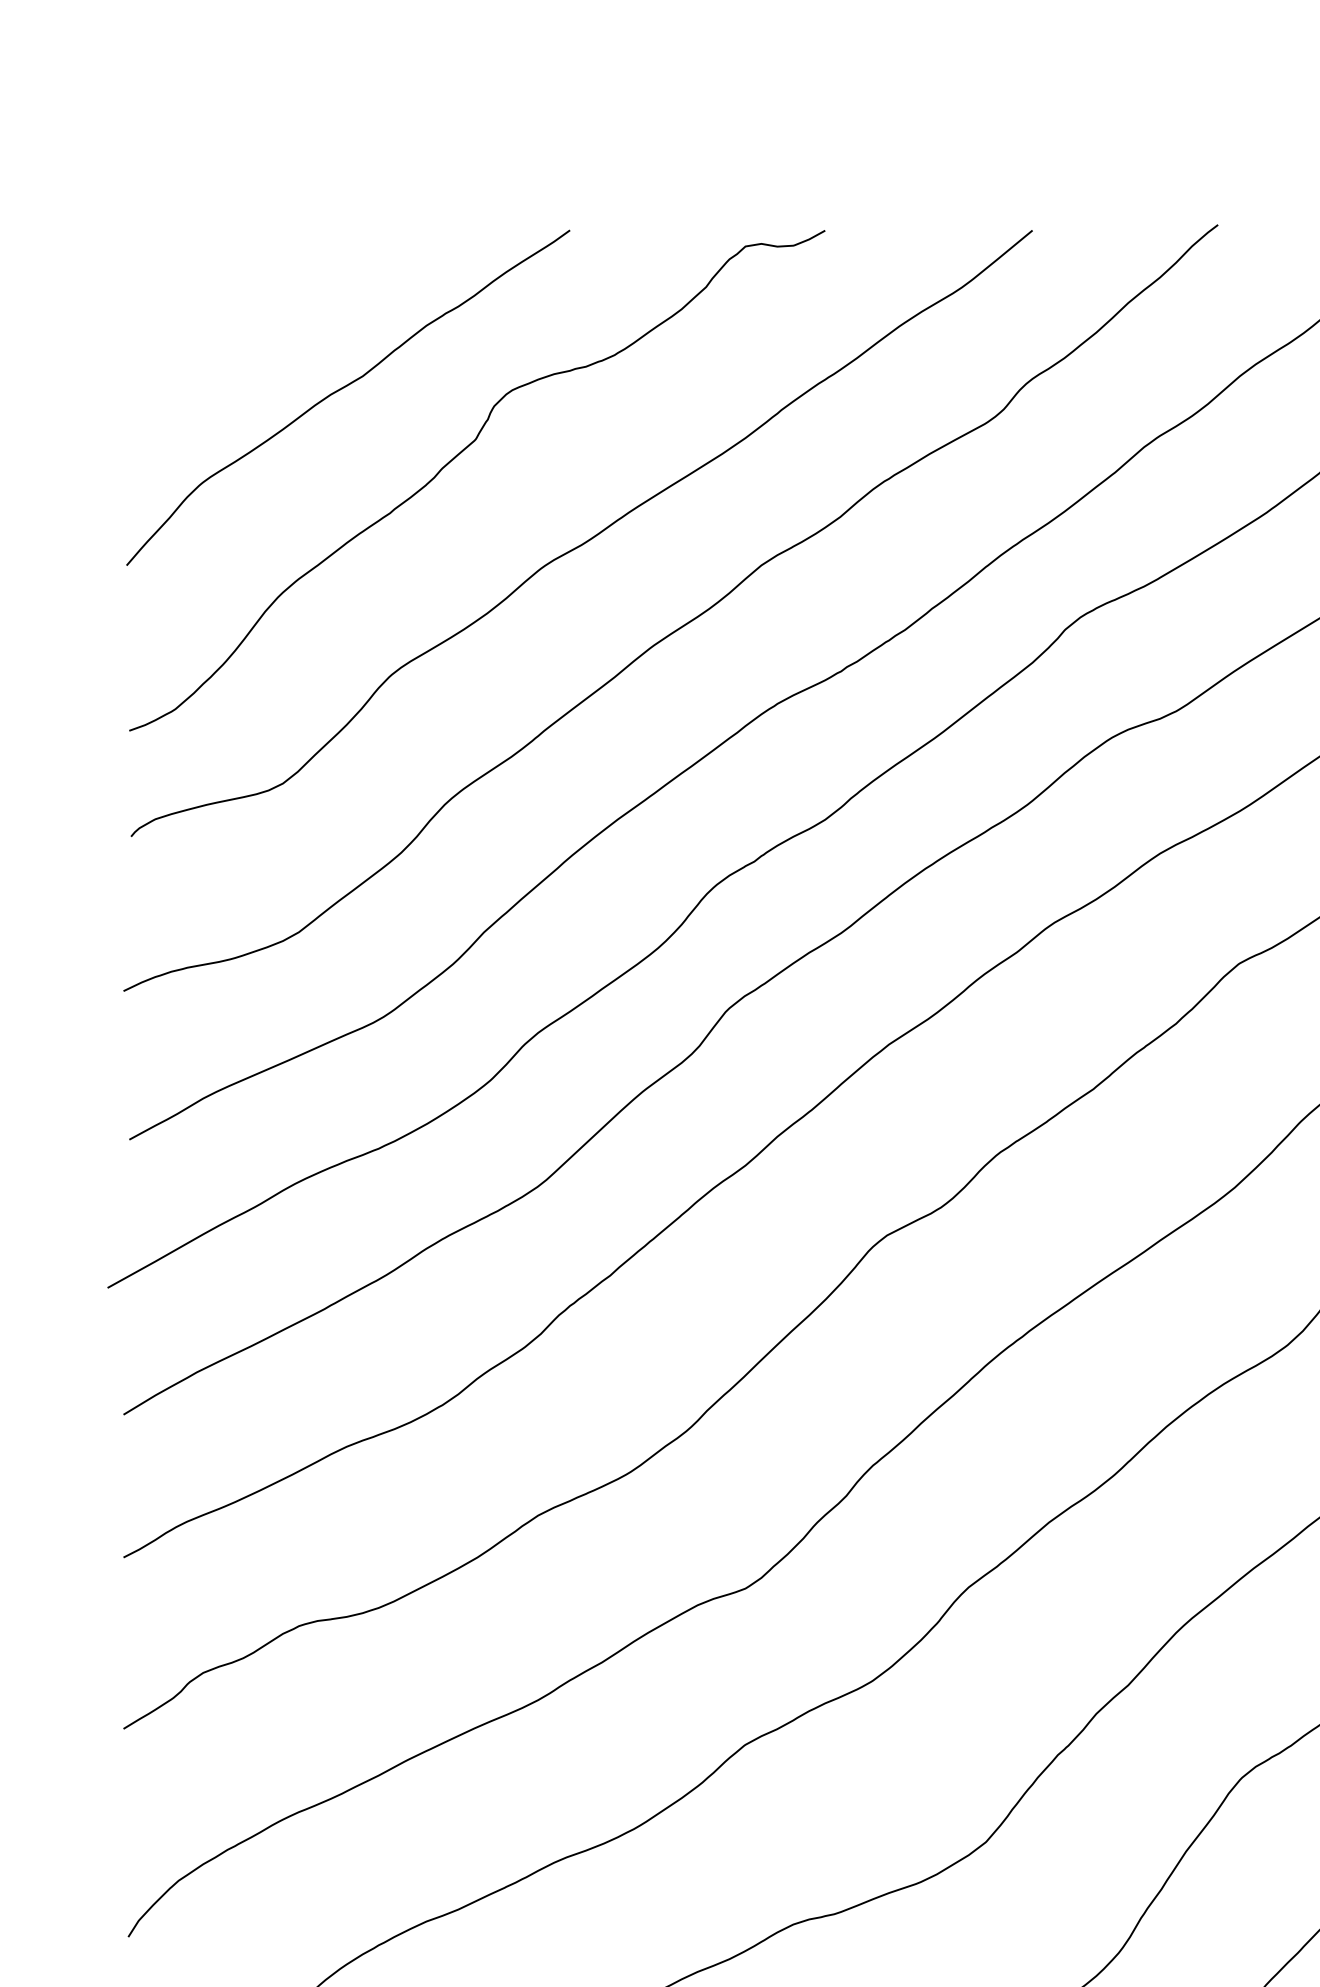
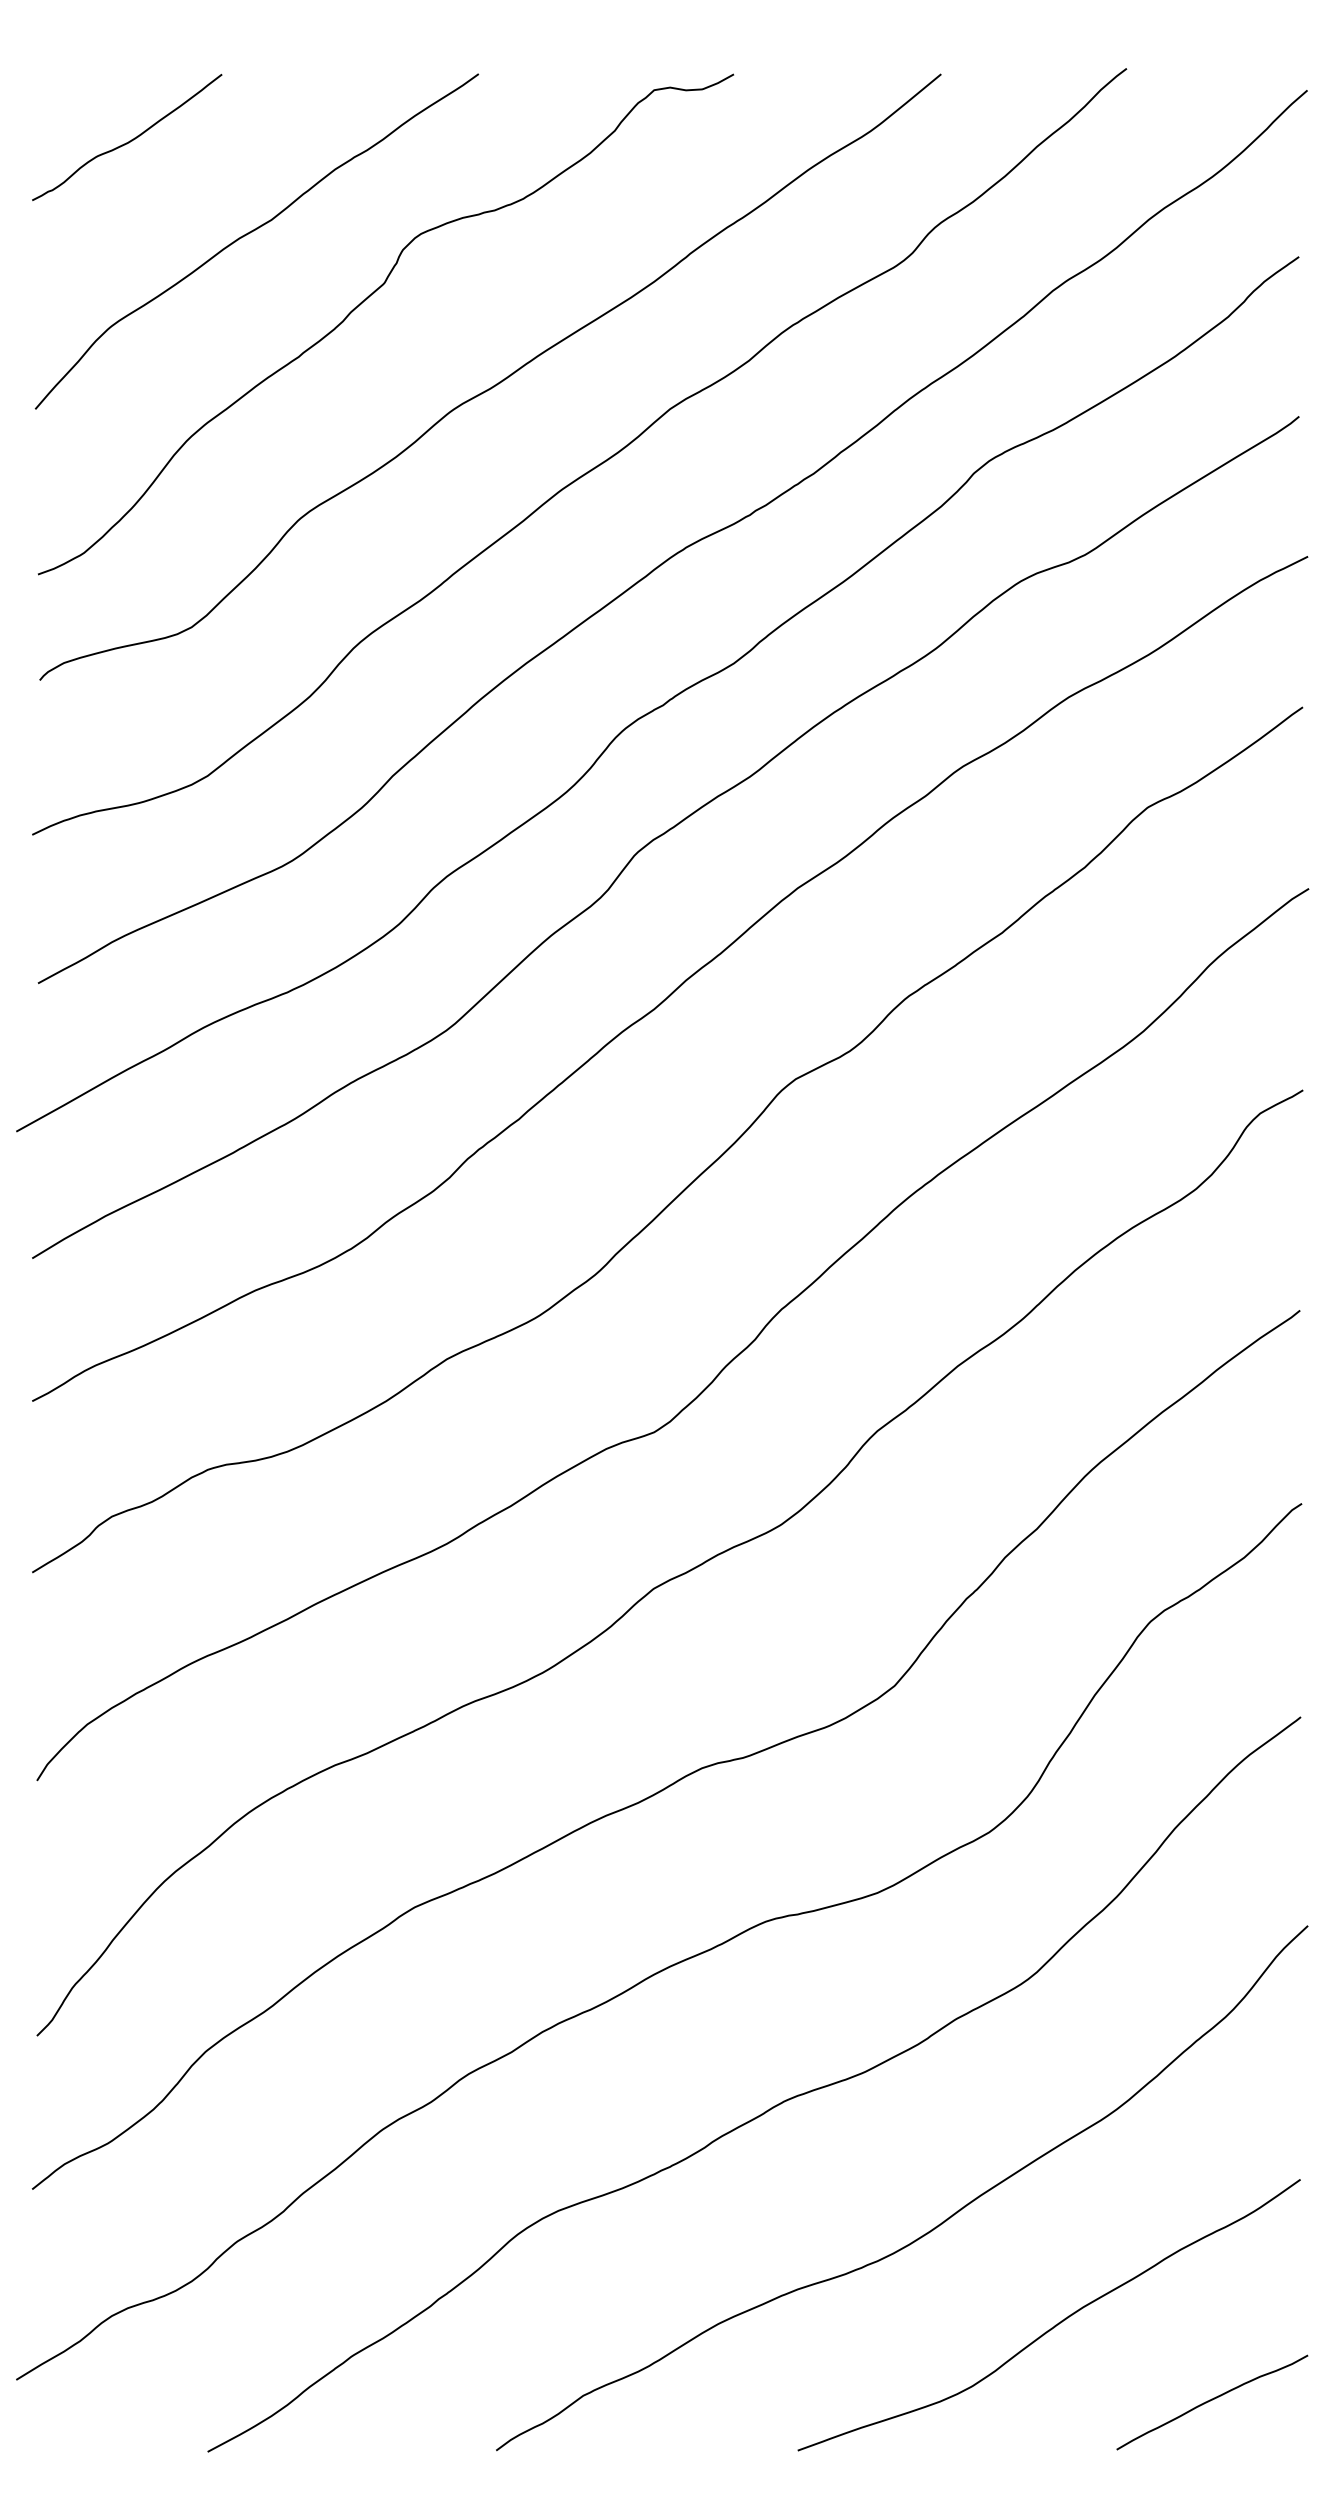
curve: (220, 296) -> (129, 140), added

